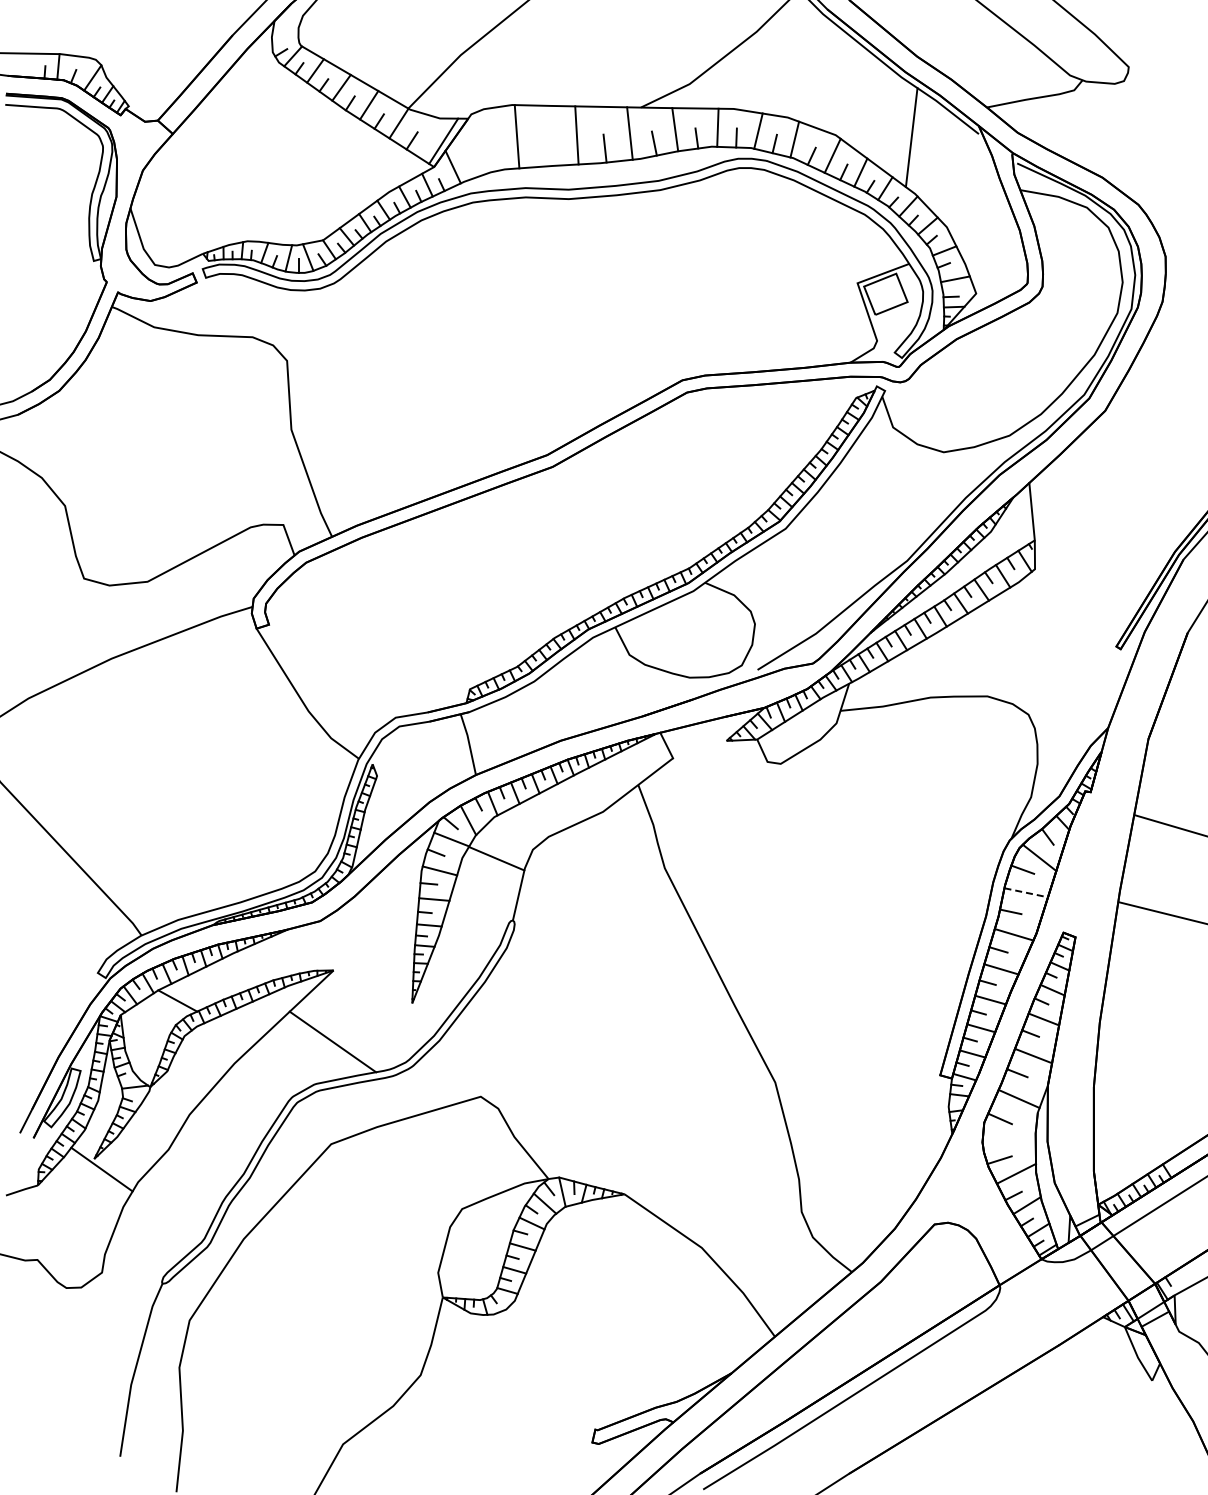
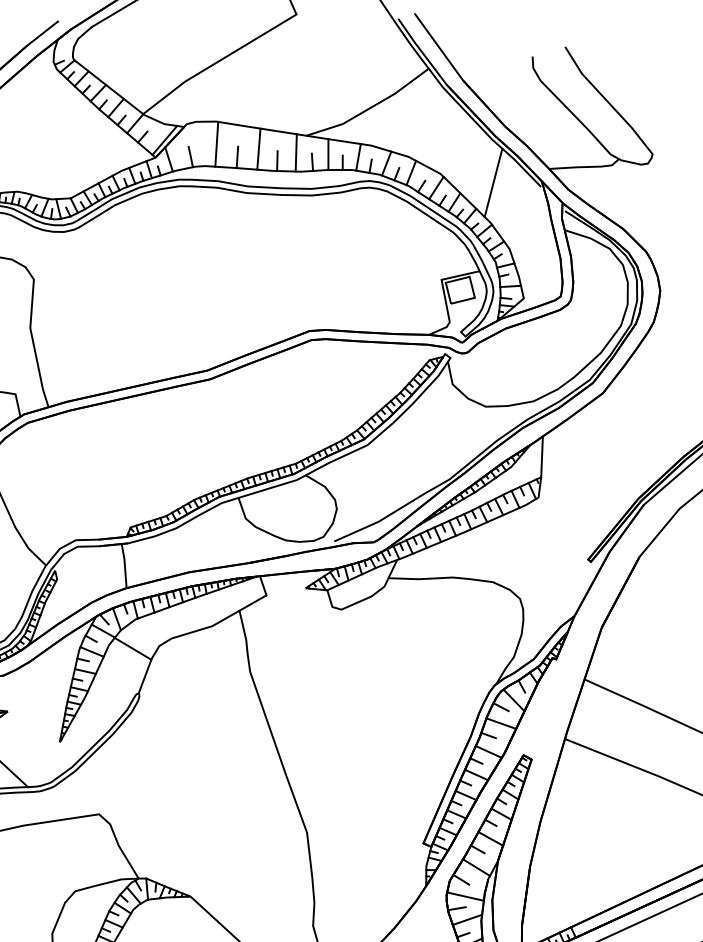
line: (548, 151) -> (237, 157), added
line: (483, 159) -> (191, 157), added
line: (1026, 892) -> (501, 723), dashed -> solid
line: (1008, 1141) -> (464, 896), added

